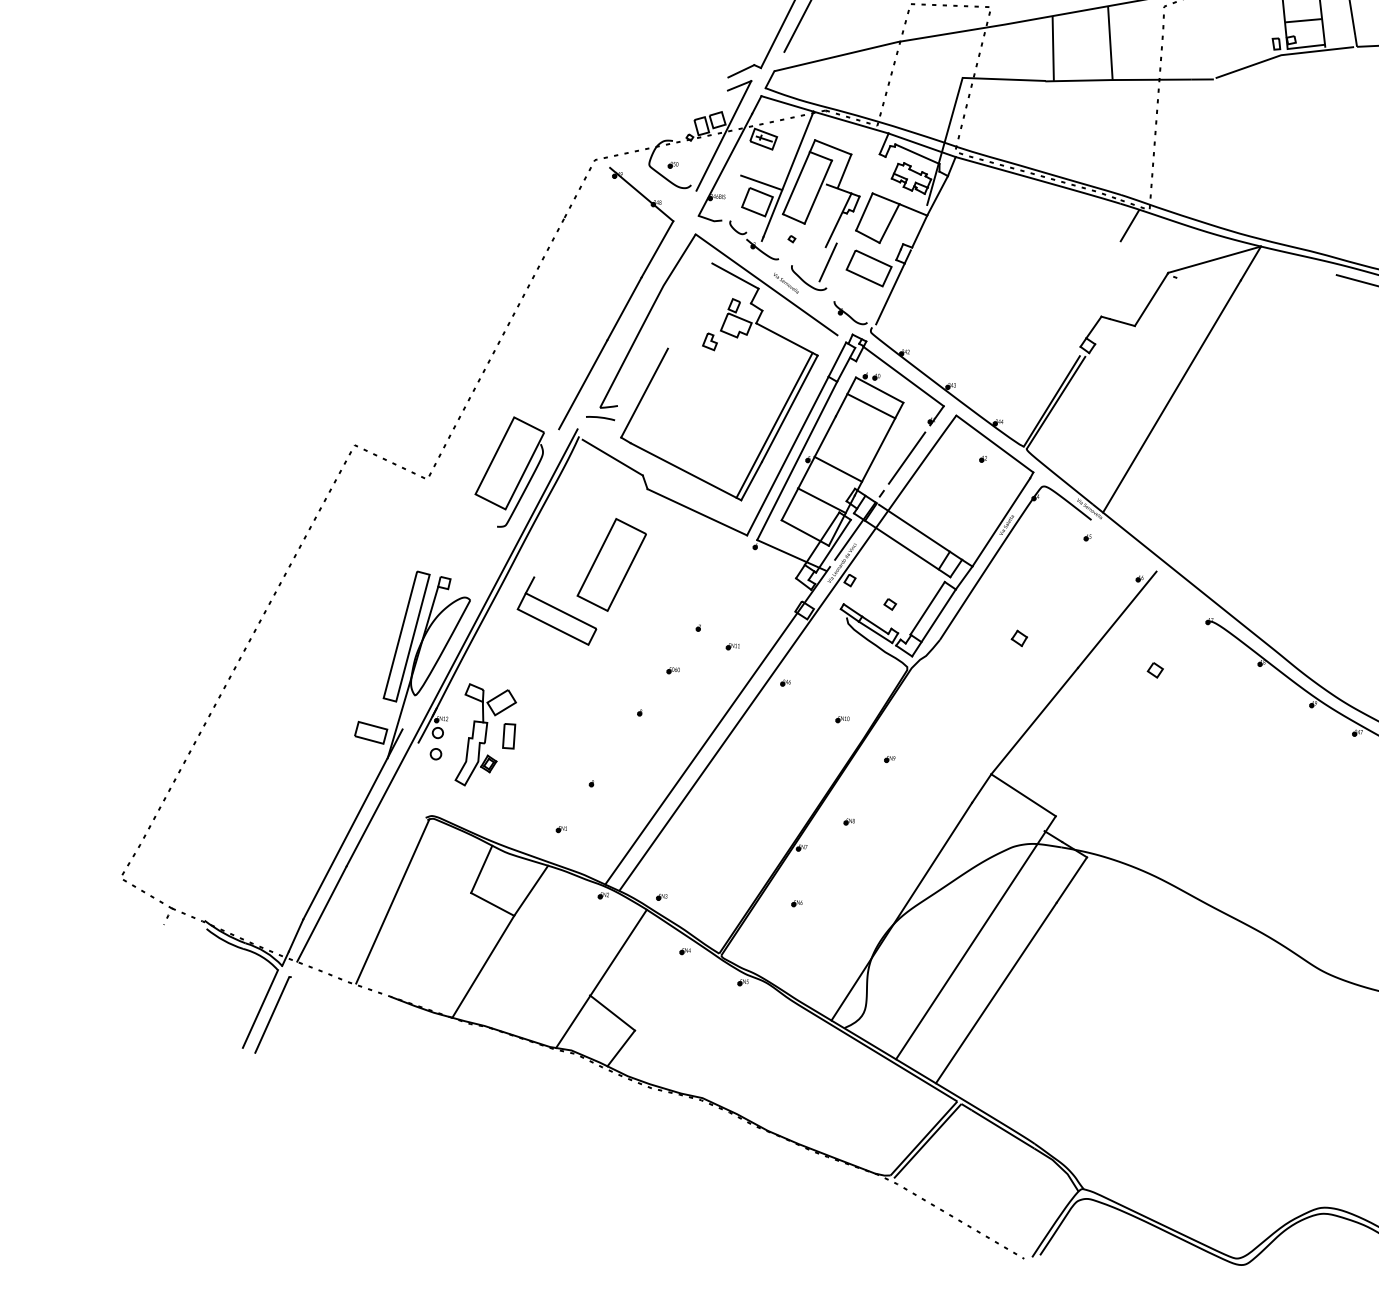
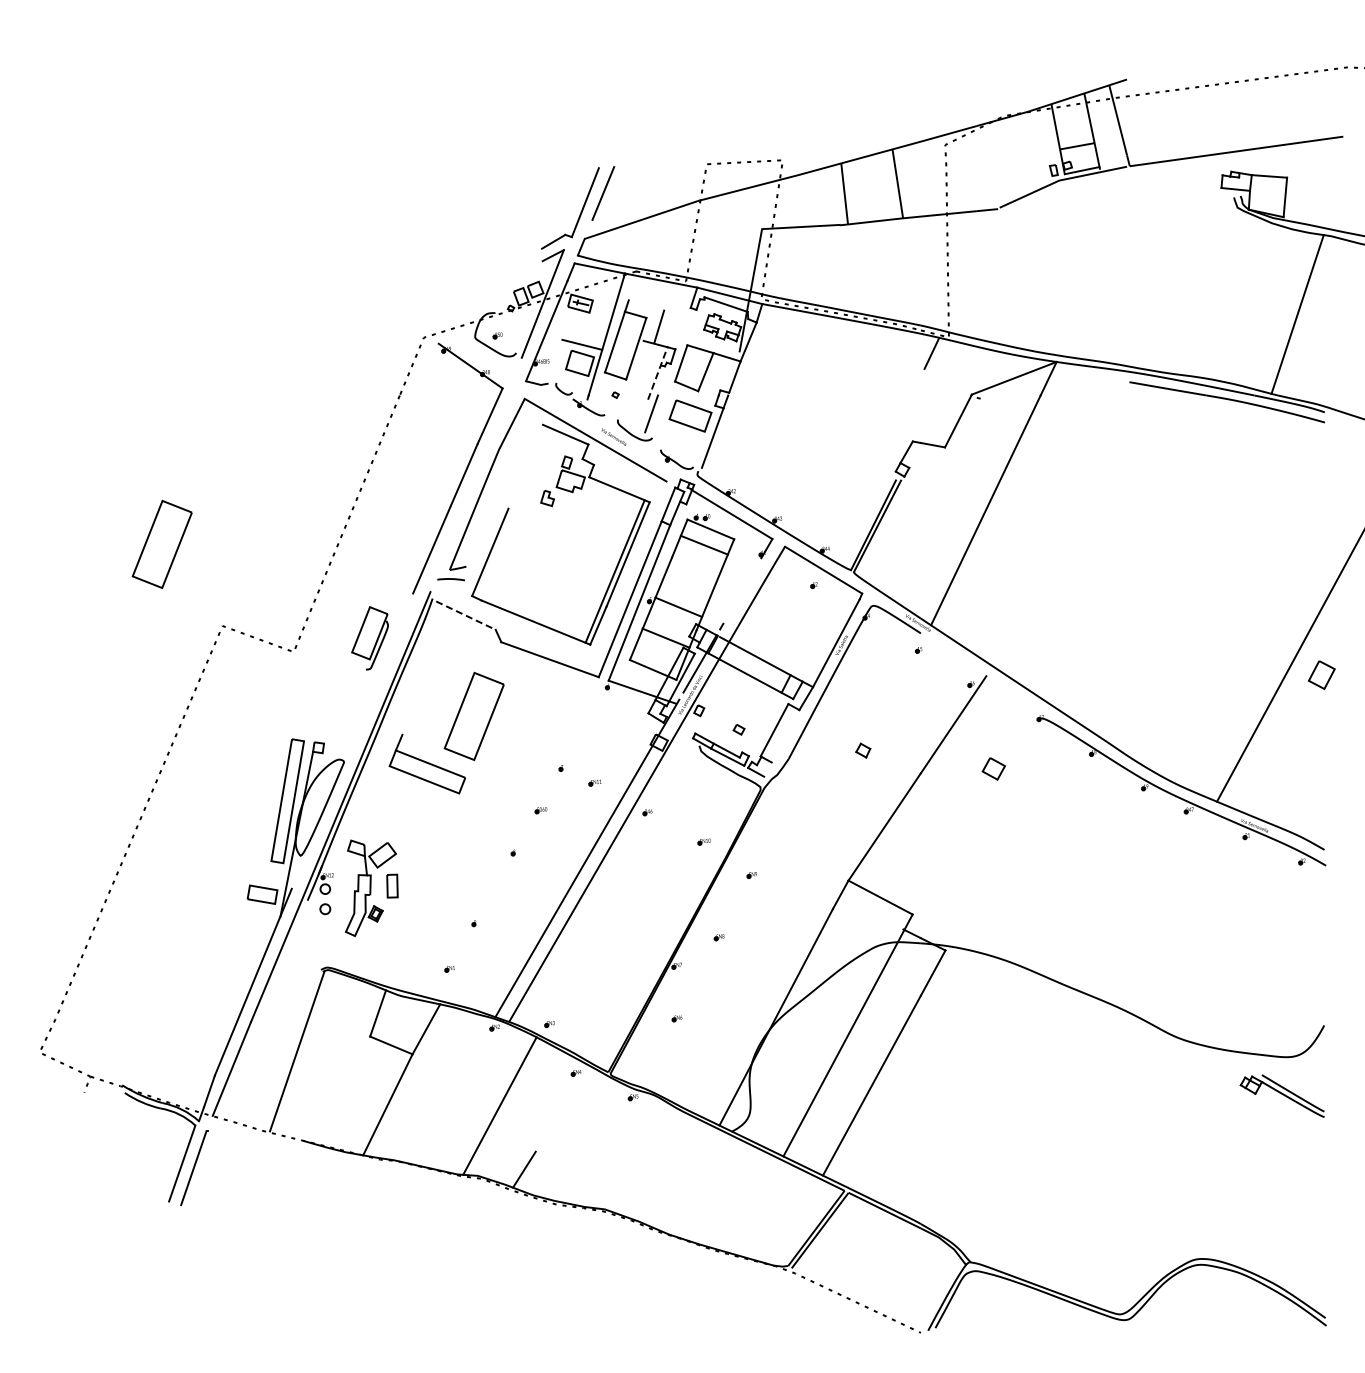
line: (833, 147) -> (646, 305), removed
line: (838, 220) -> (657, 373), solid -> dashed
part: (298, 353) -> (161, 544), added
line: (612, 457) -> (465, 615), solid -> dashed
line: (907, 457) -> (742, 590), removed
part: (508, 472) -> (369, 638), size x0.6
line: (933, 623) -> (781, 743), removed
part: (1155, 669) -> (993, 768), size x1.6
line: (611, 1012) -> (512, 1136), removed

